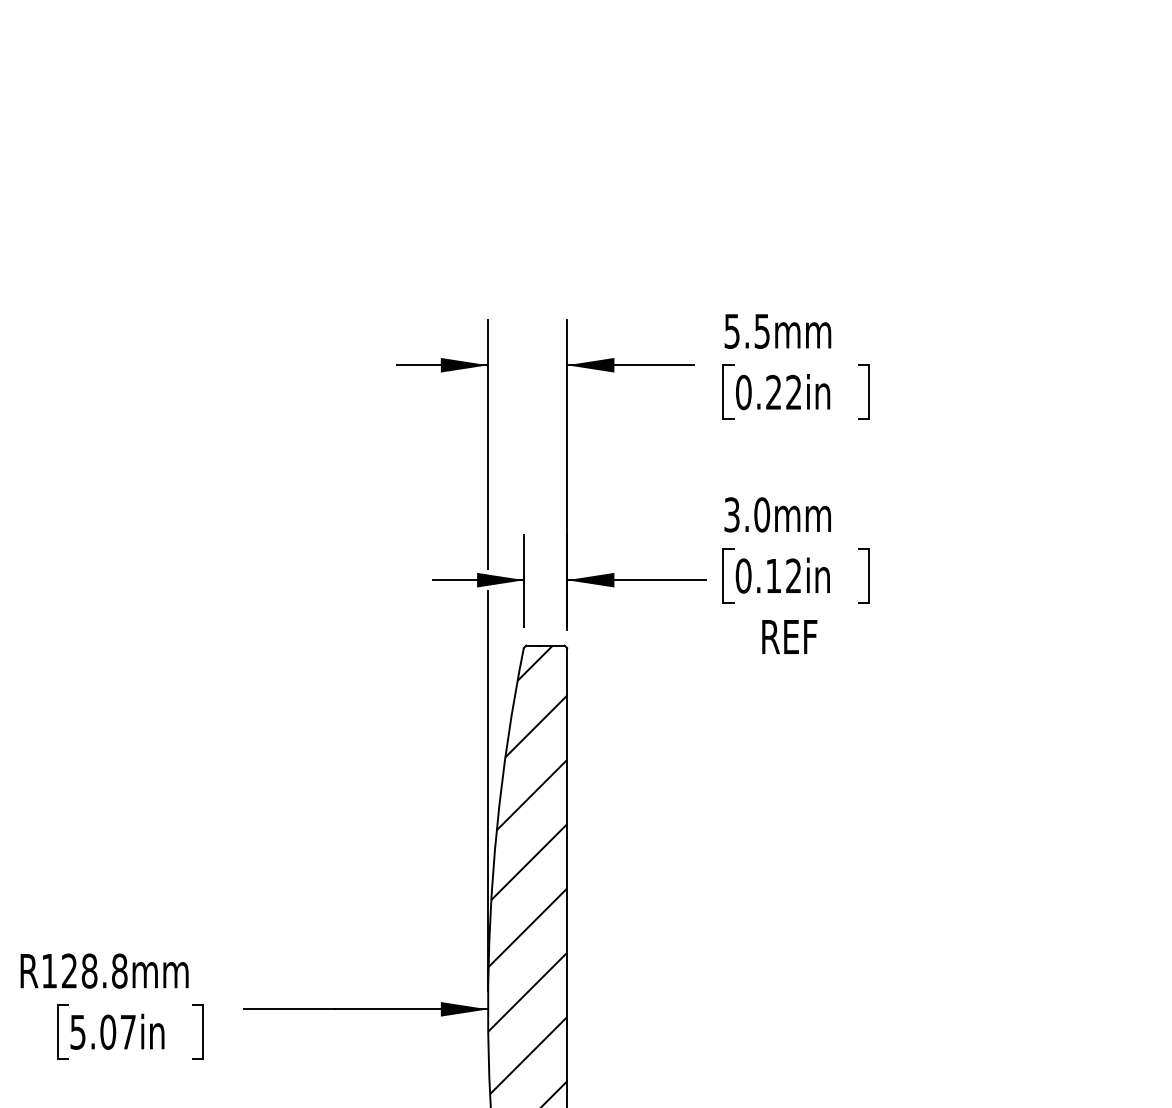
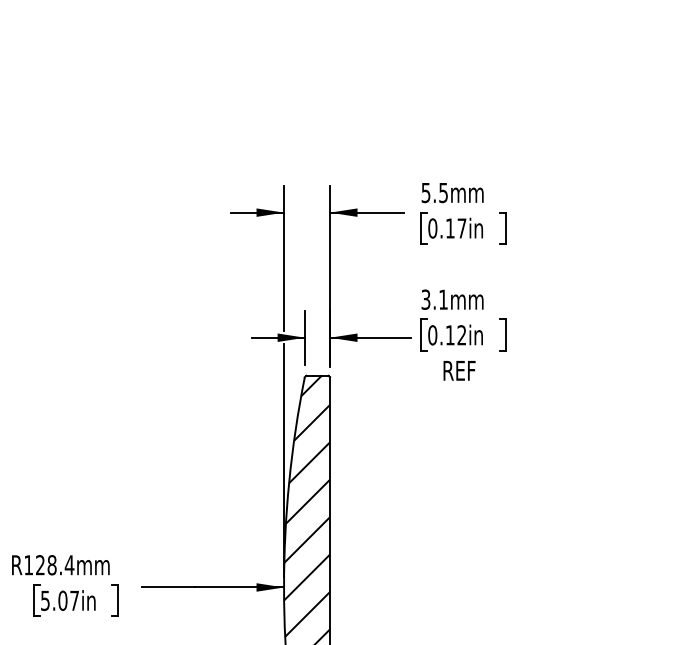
text: (782, 392) -> (455, 228), 0.22in -> 0.17in
text: (762, 514) -> (443, 299), 3.0mm -> 3.1mm
text: (119, 971) -> (69, 565), R128.8mm -> R128.4mm

